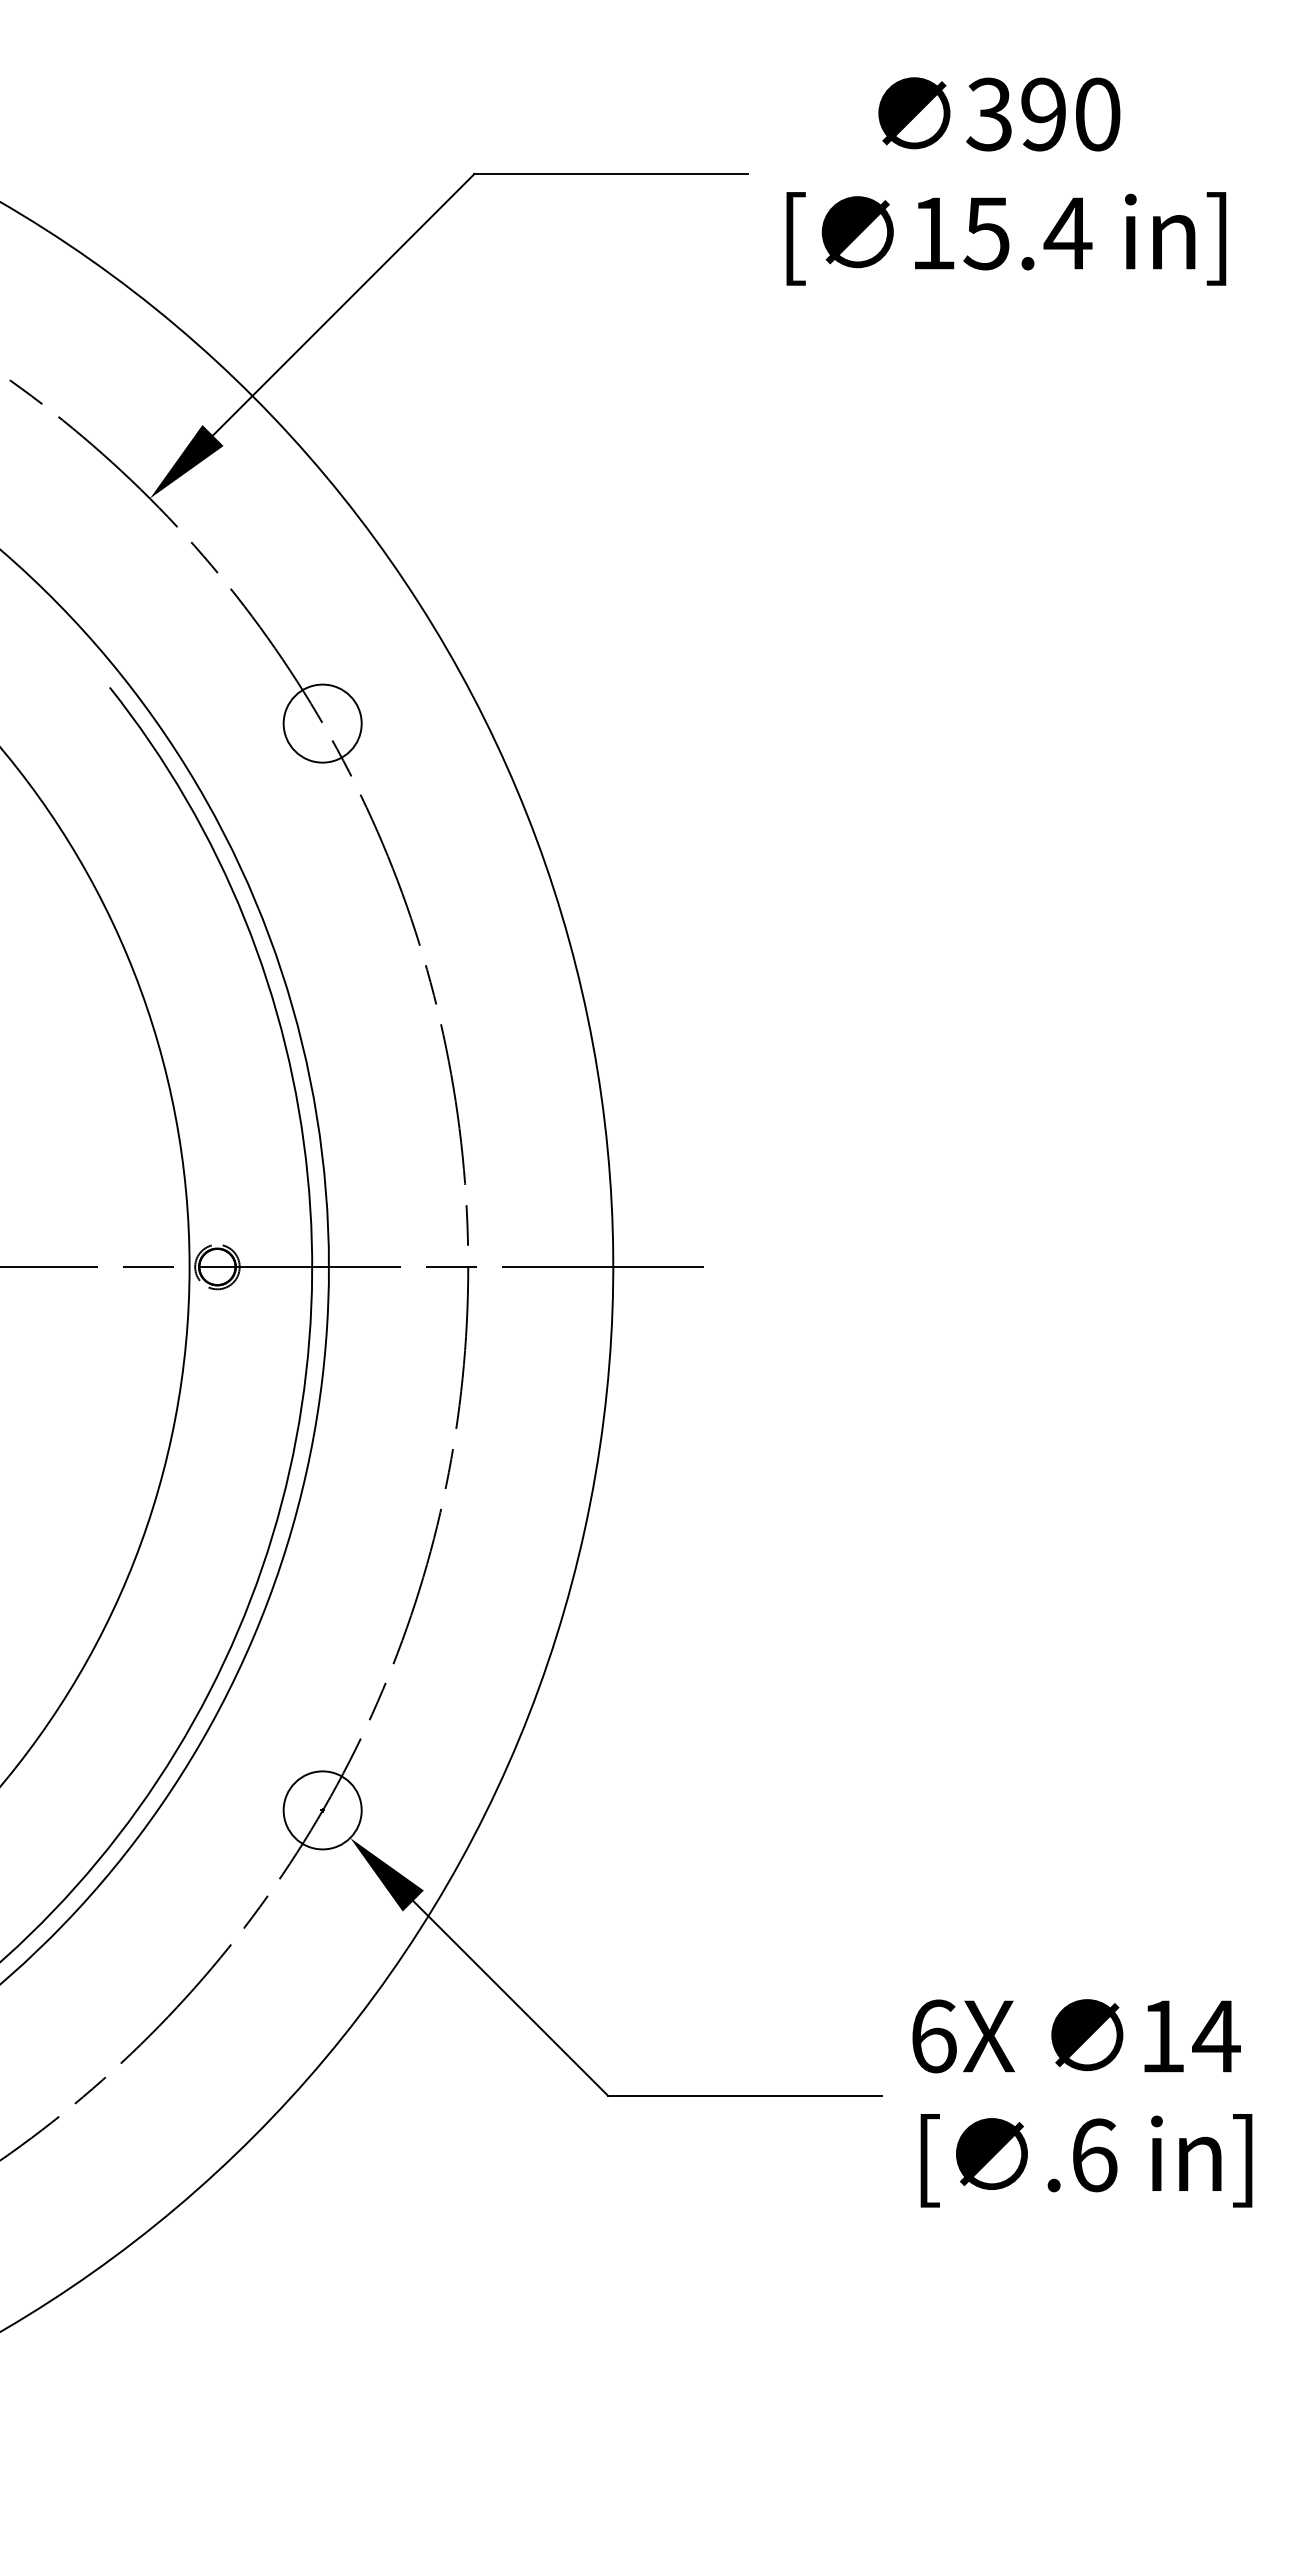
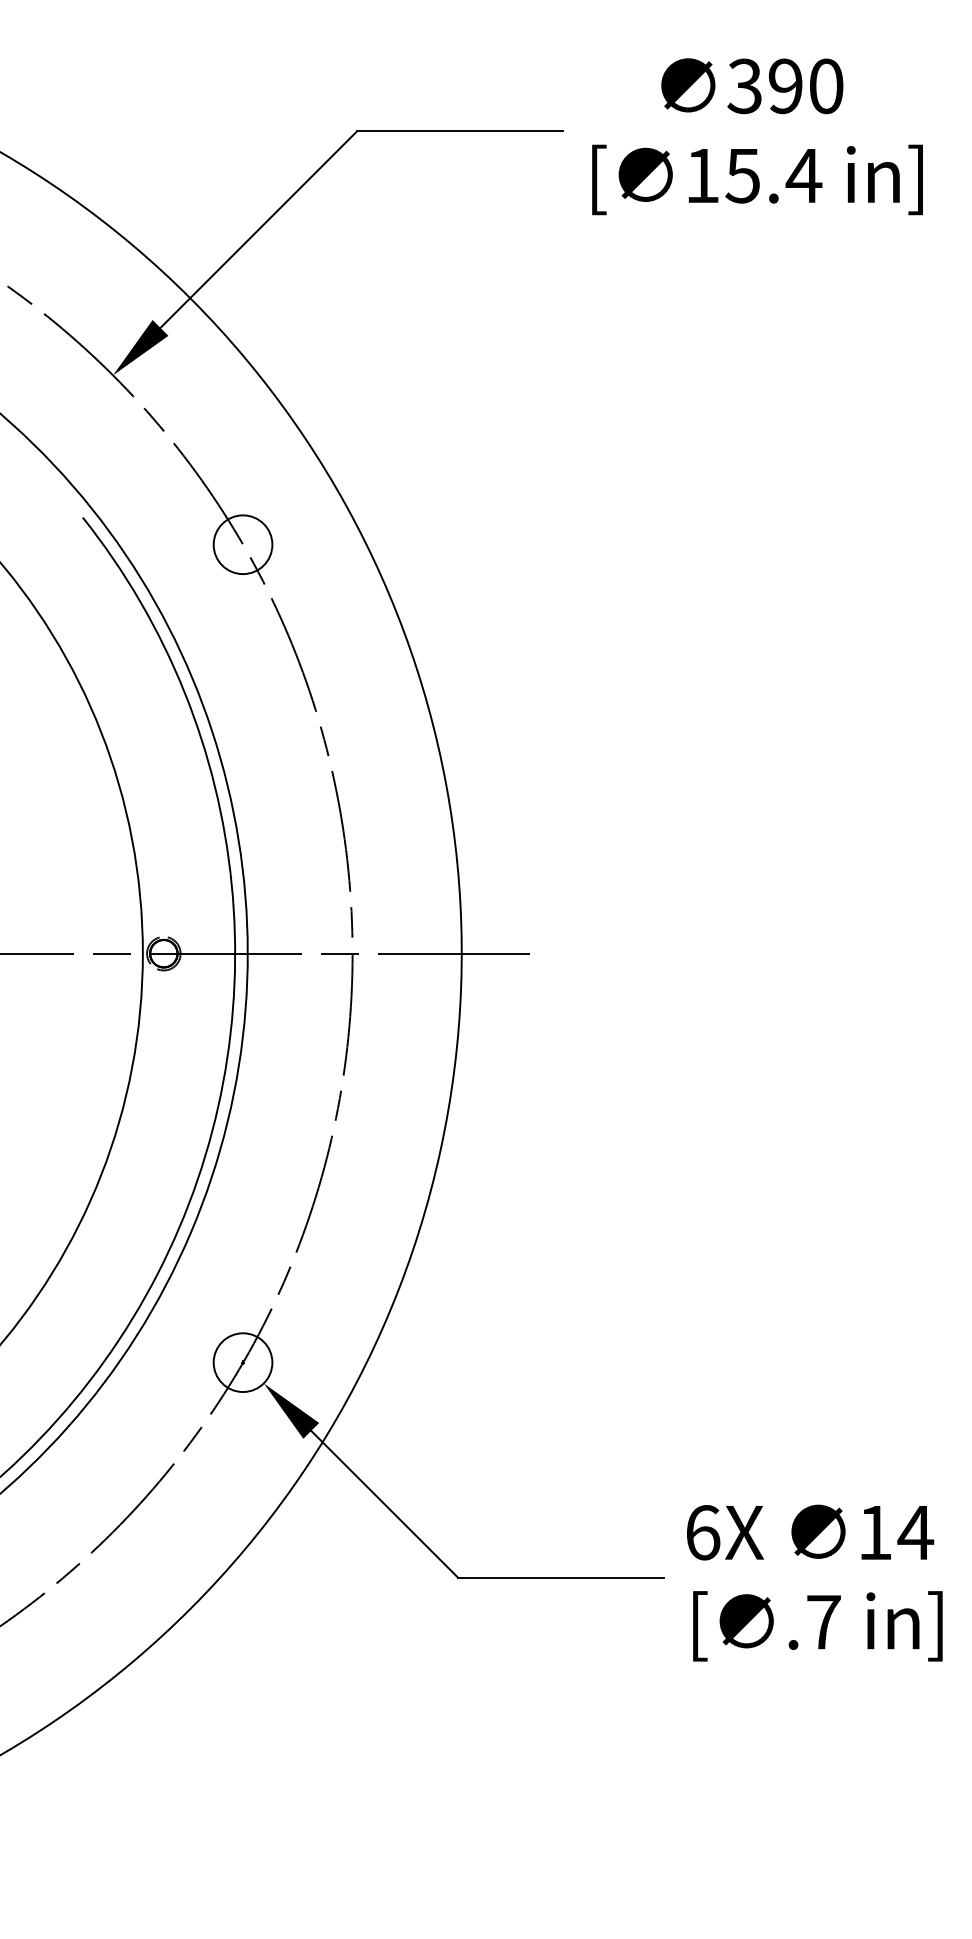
text: (1094, 2155) -> (823, 1622), .6 -> .7

